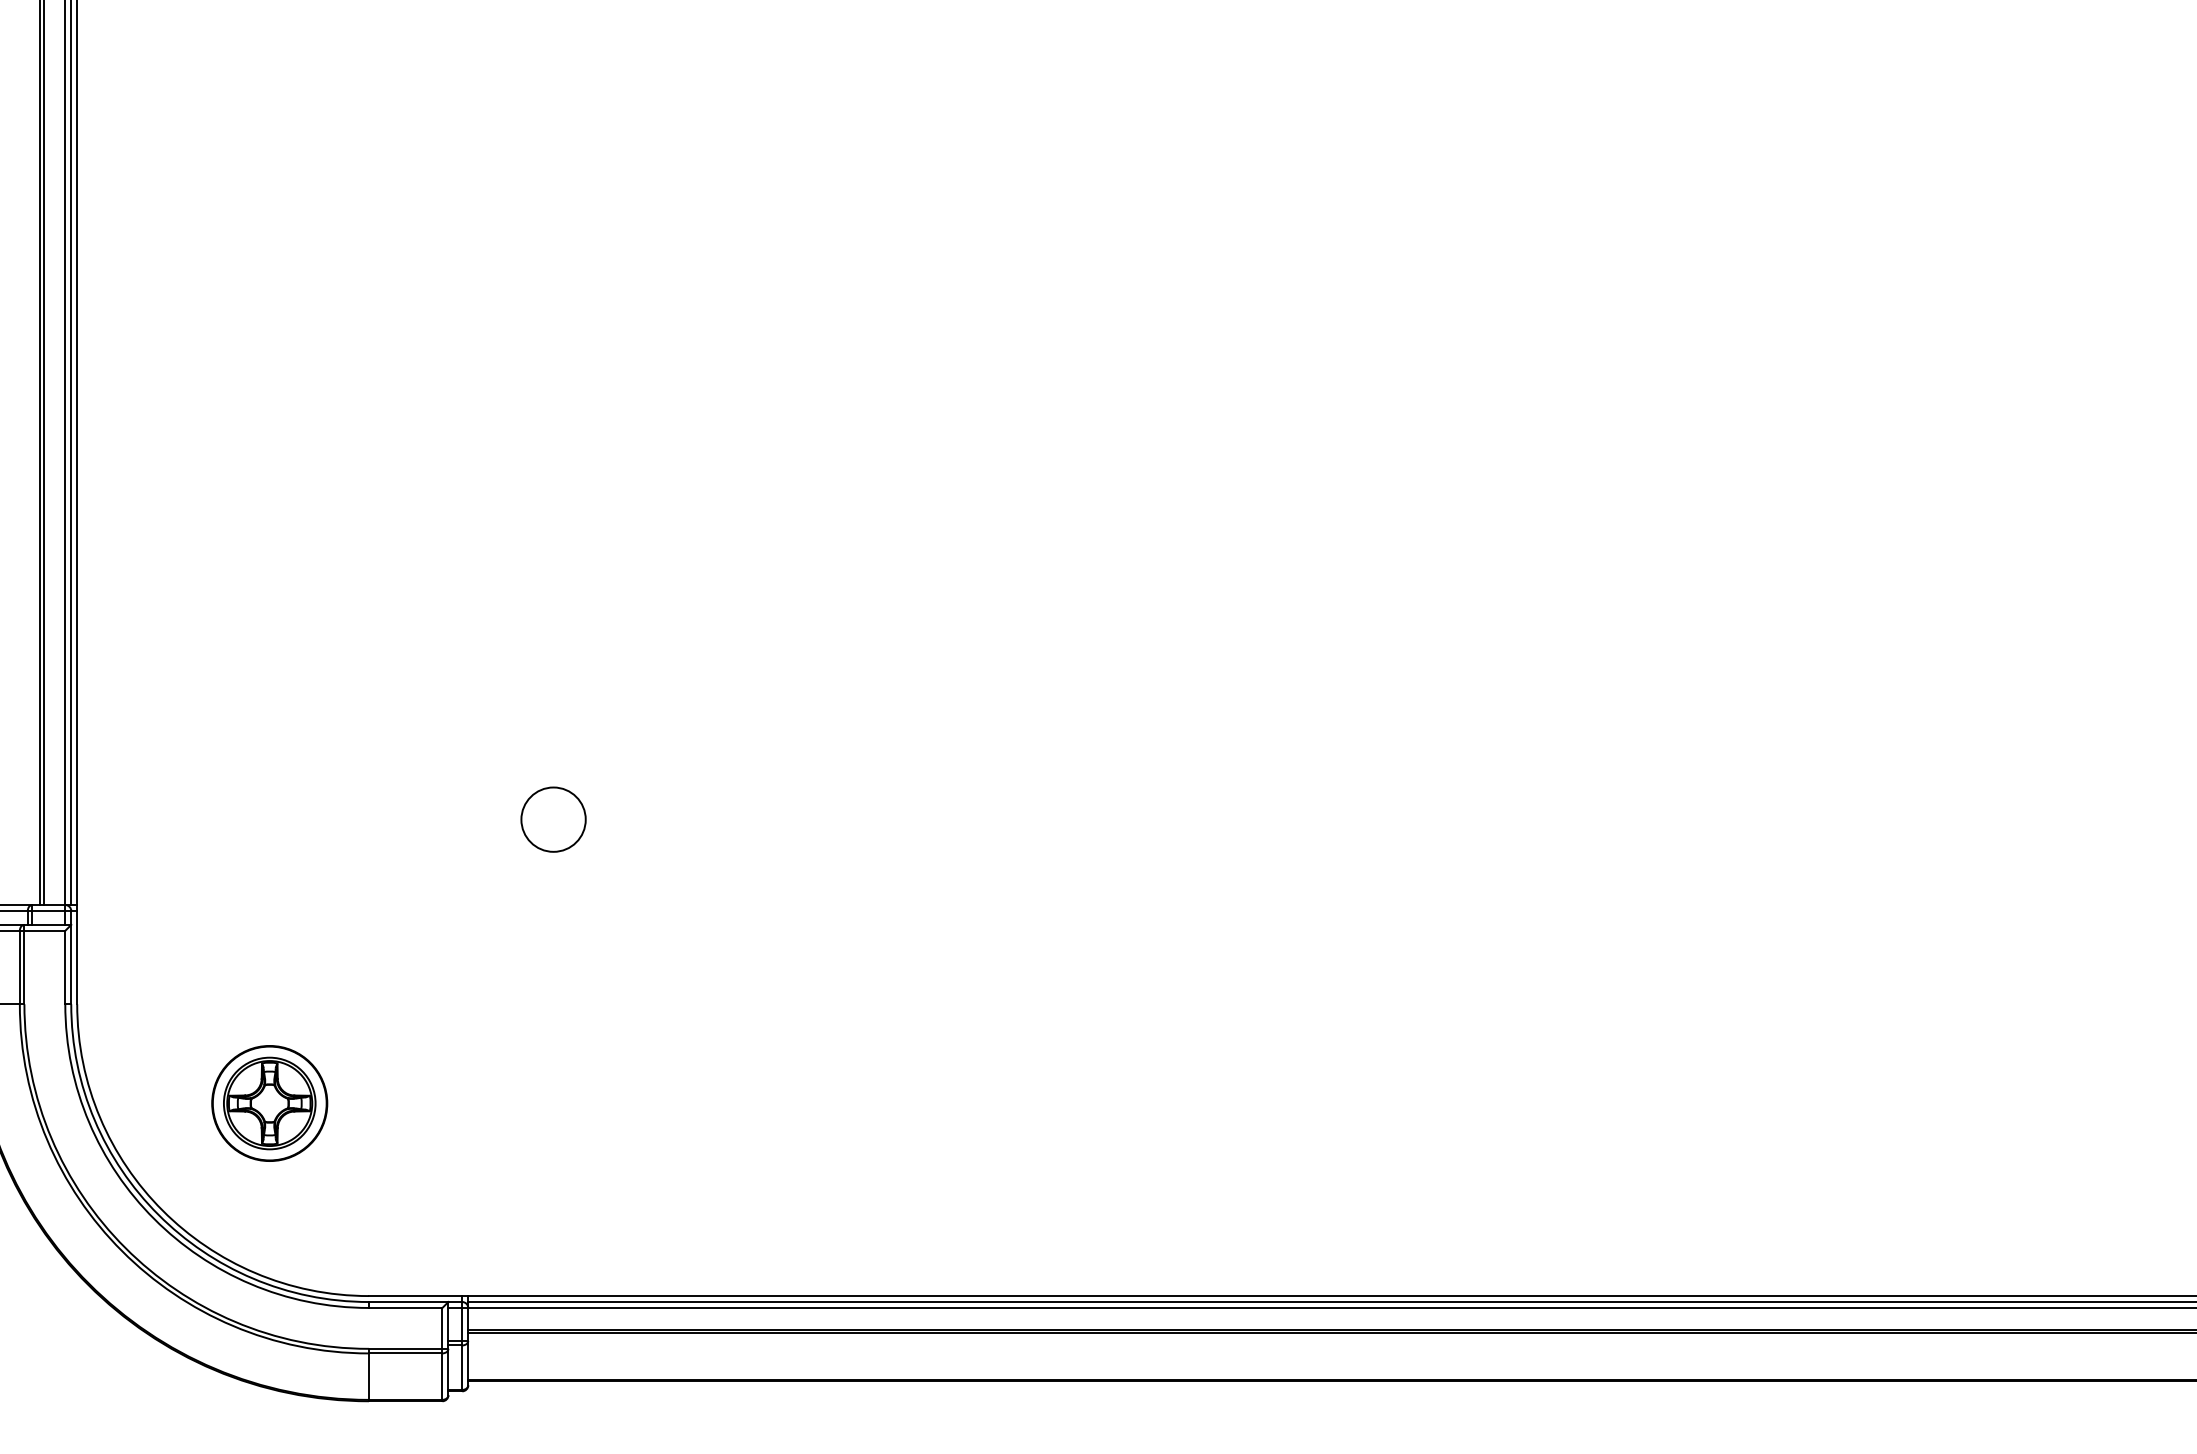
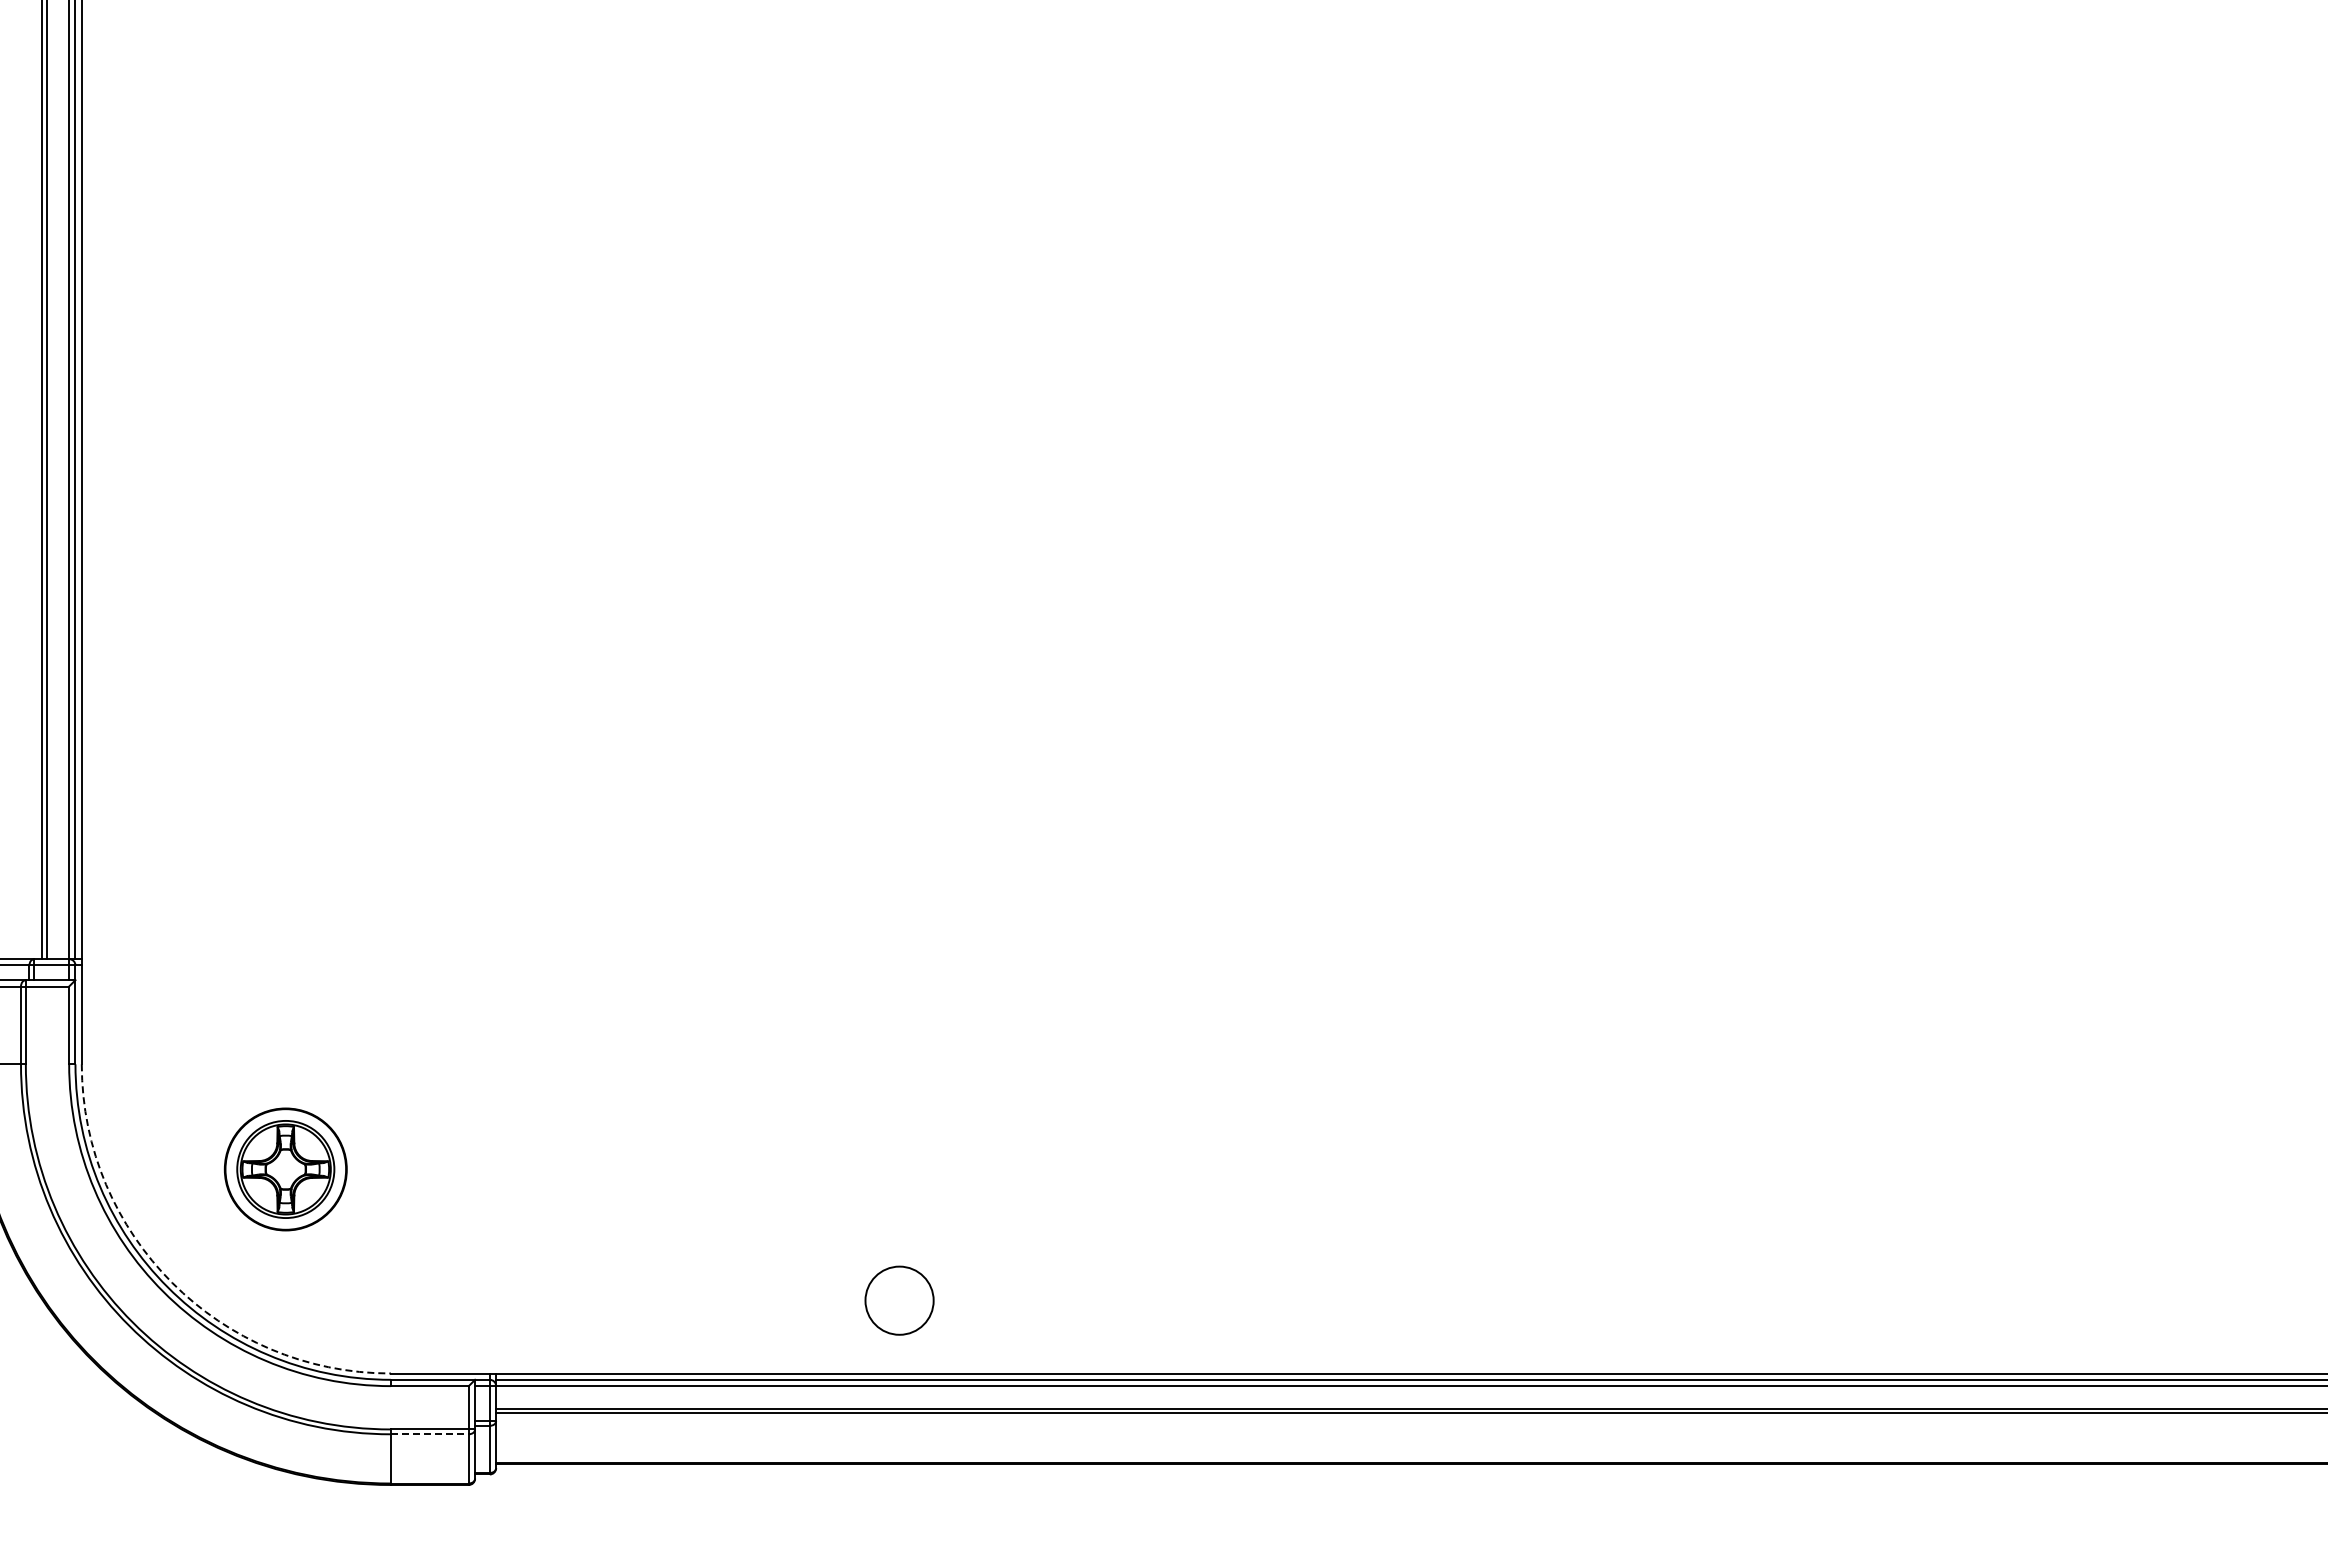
circle: (553, 819) -> (899, 1300), moved
arc: (162, 1210) -> (172, 1282), solid -> dashed
line: (405, 1353) -> (429, 1434), solid -> dashed

